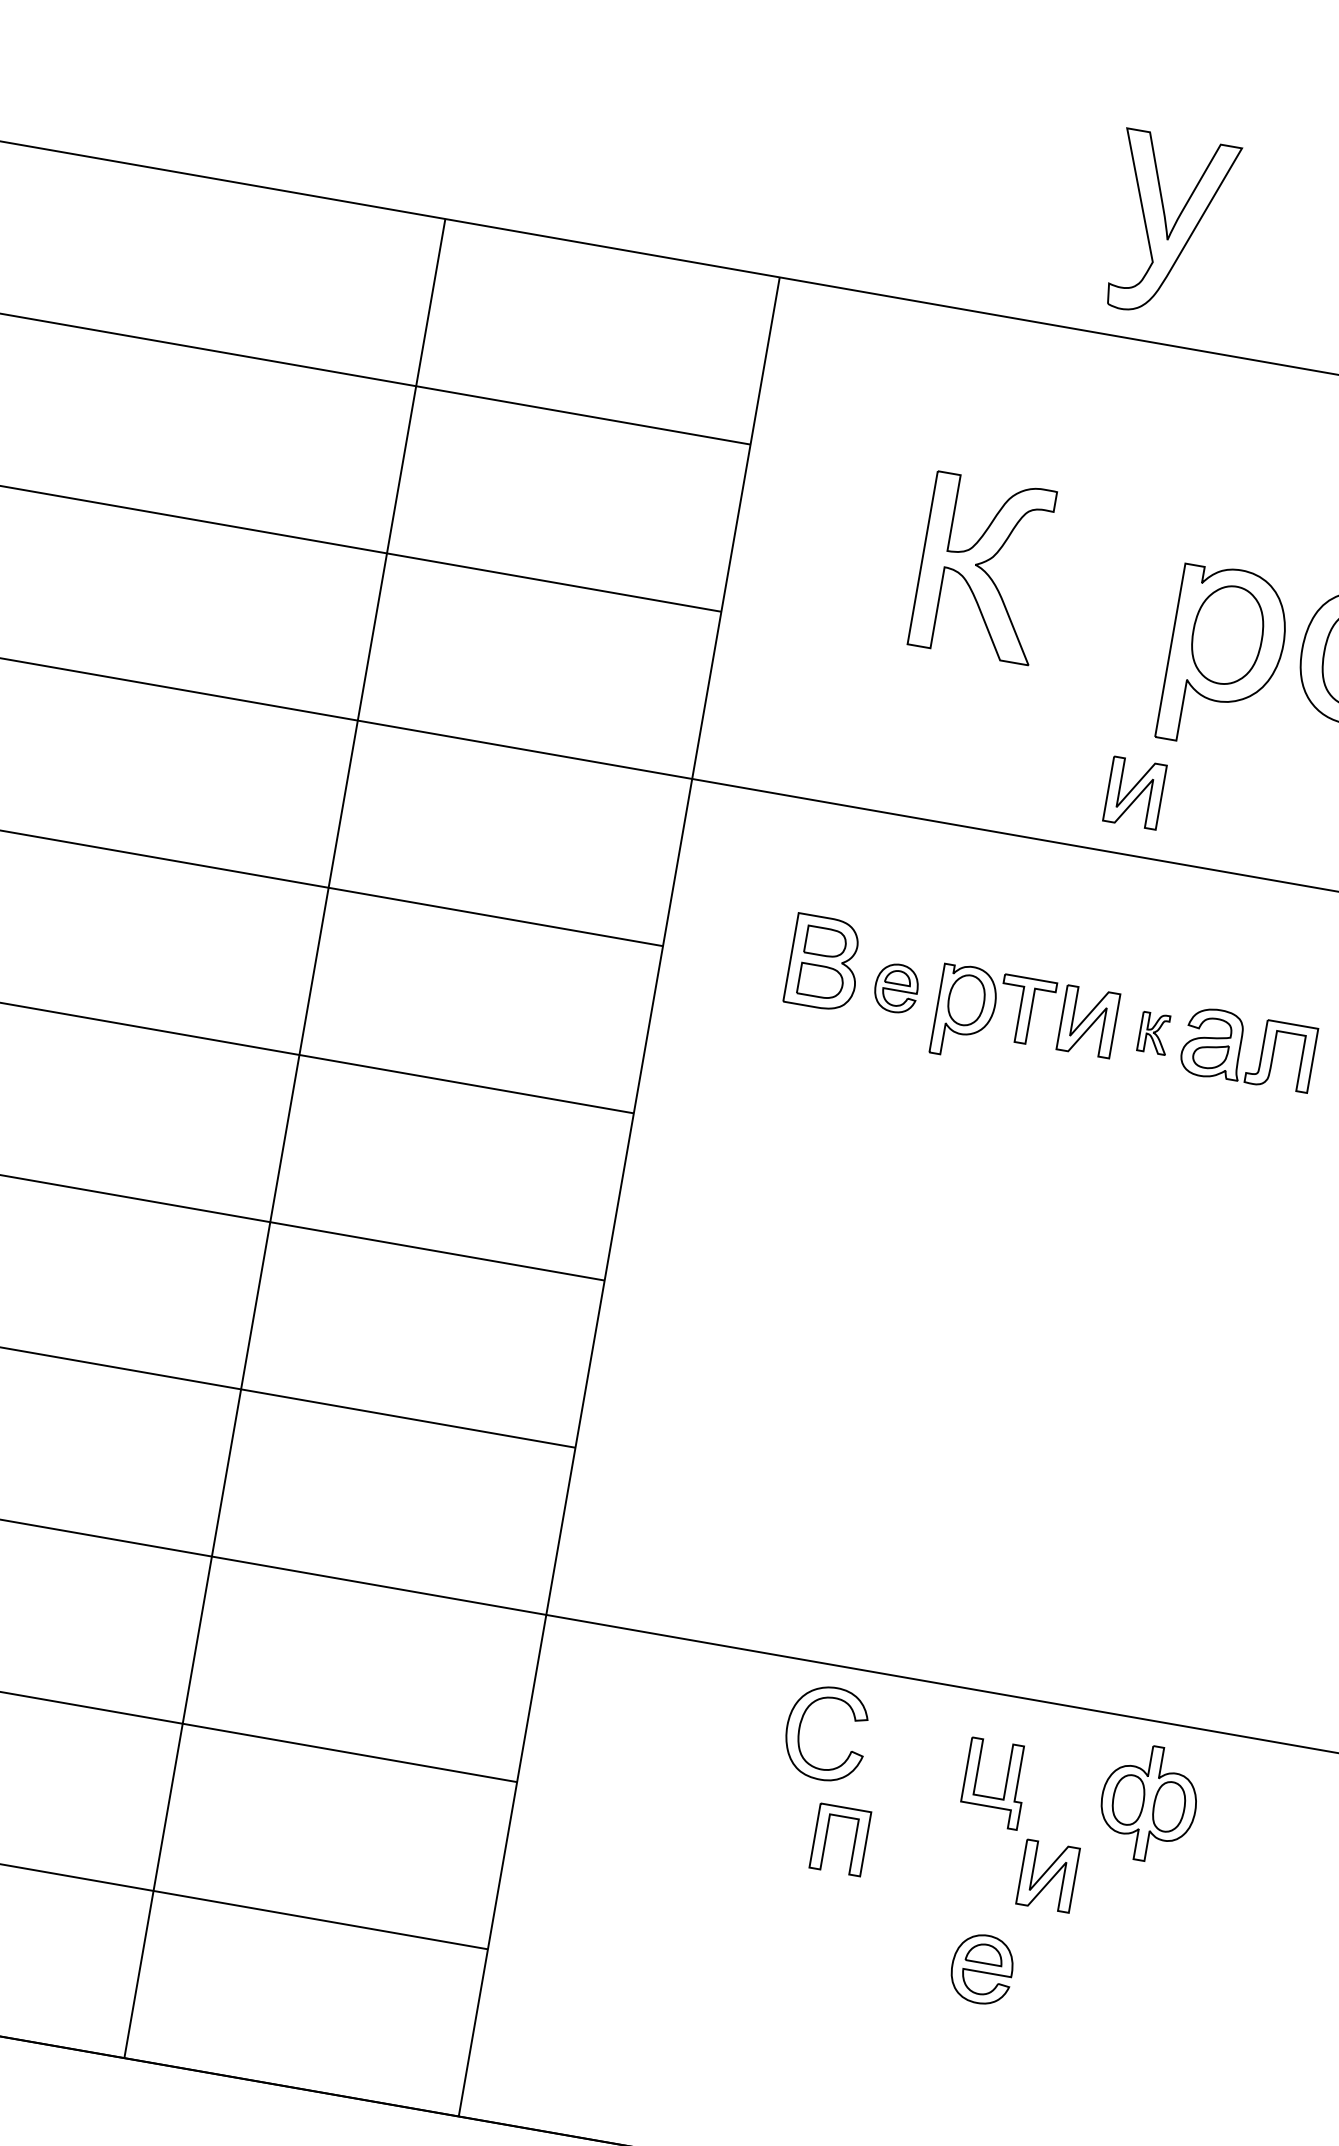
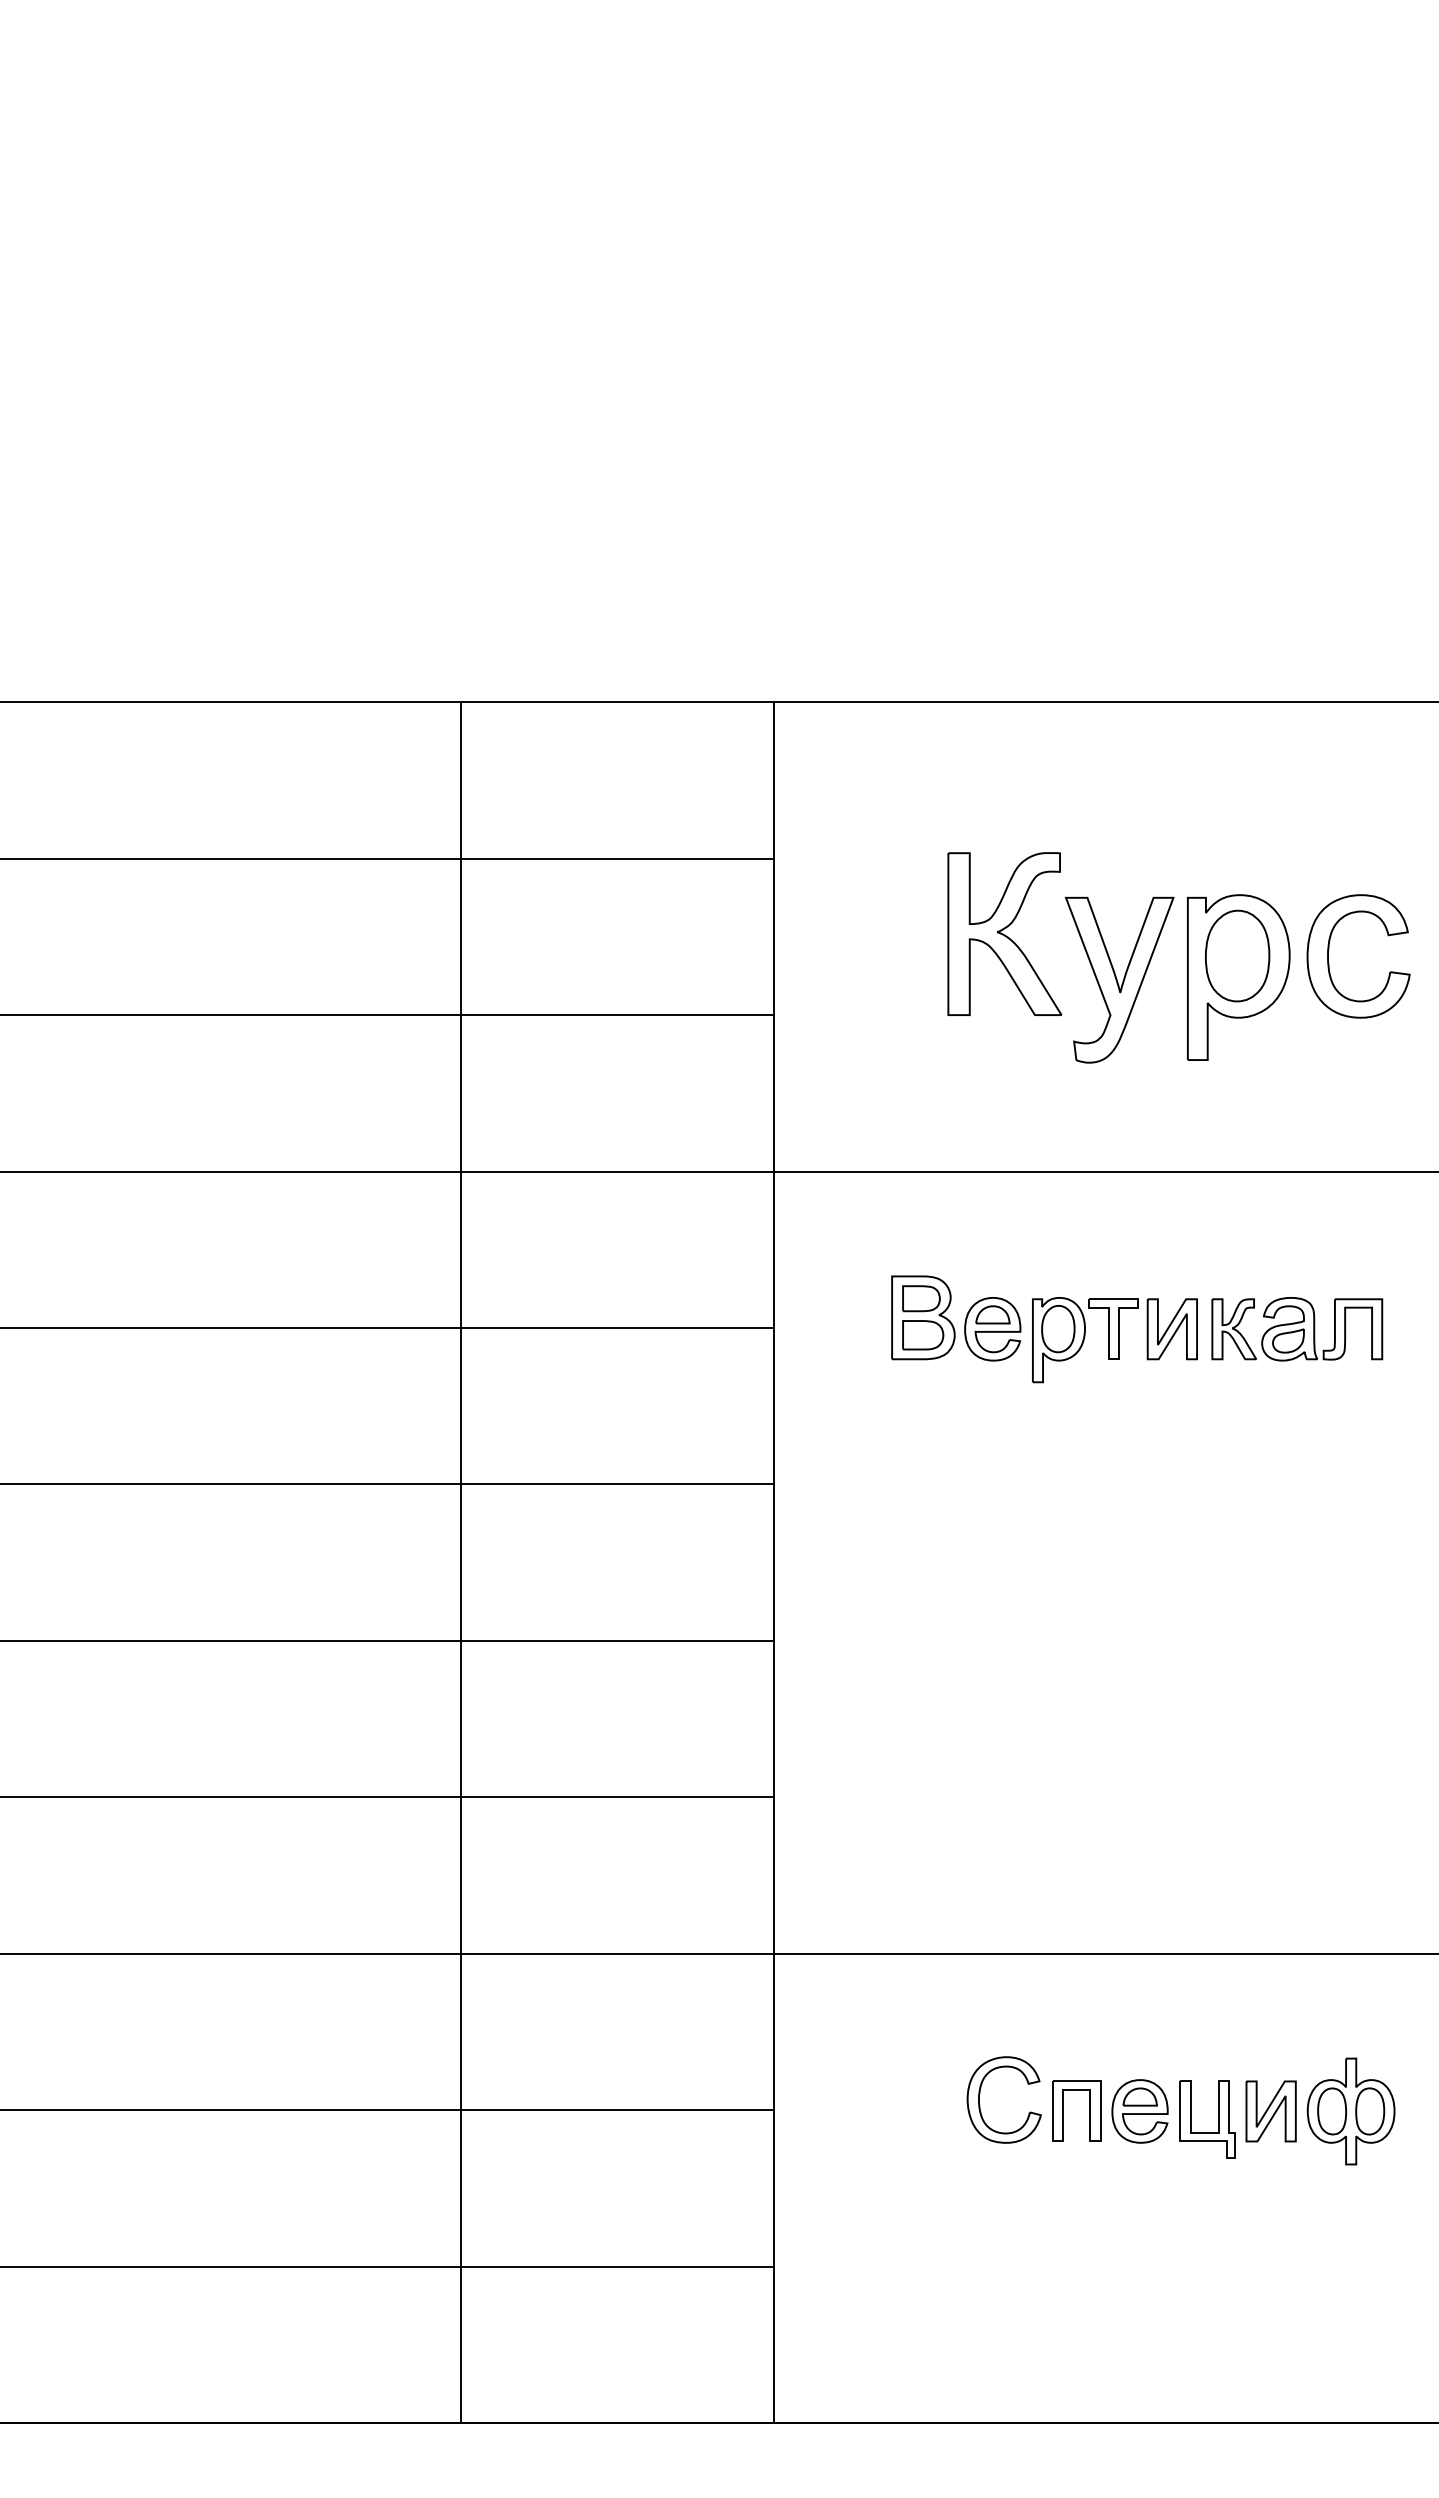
part: (1169, 225) -> (1119, 979), moved
part: (1133, 793) -> (1177, 1114), removed
part: (896, 988) -> (992, 1329), size x1.43
part: (1153, 1033) -> (1233, 1329), size x1.67
part: (802, 1723) -> (980, 2094), moved
part: (1005, 1785) -> (1218, 2119), moved
part: (1148, 1803) -> (1350, 2111), moved
part: (981, 1969) -> (1139, 2111), moved

